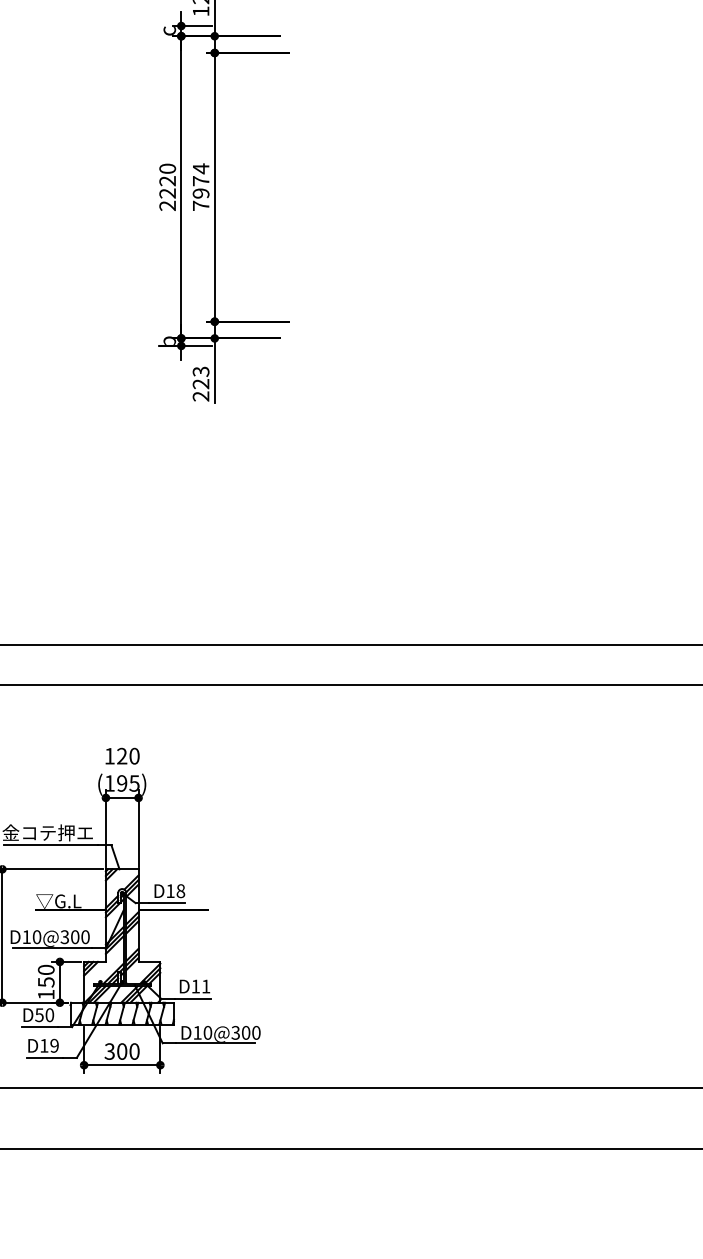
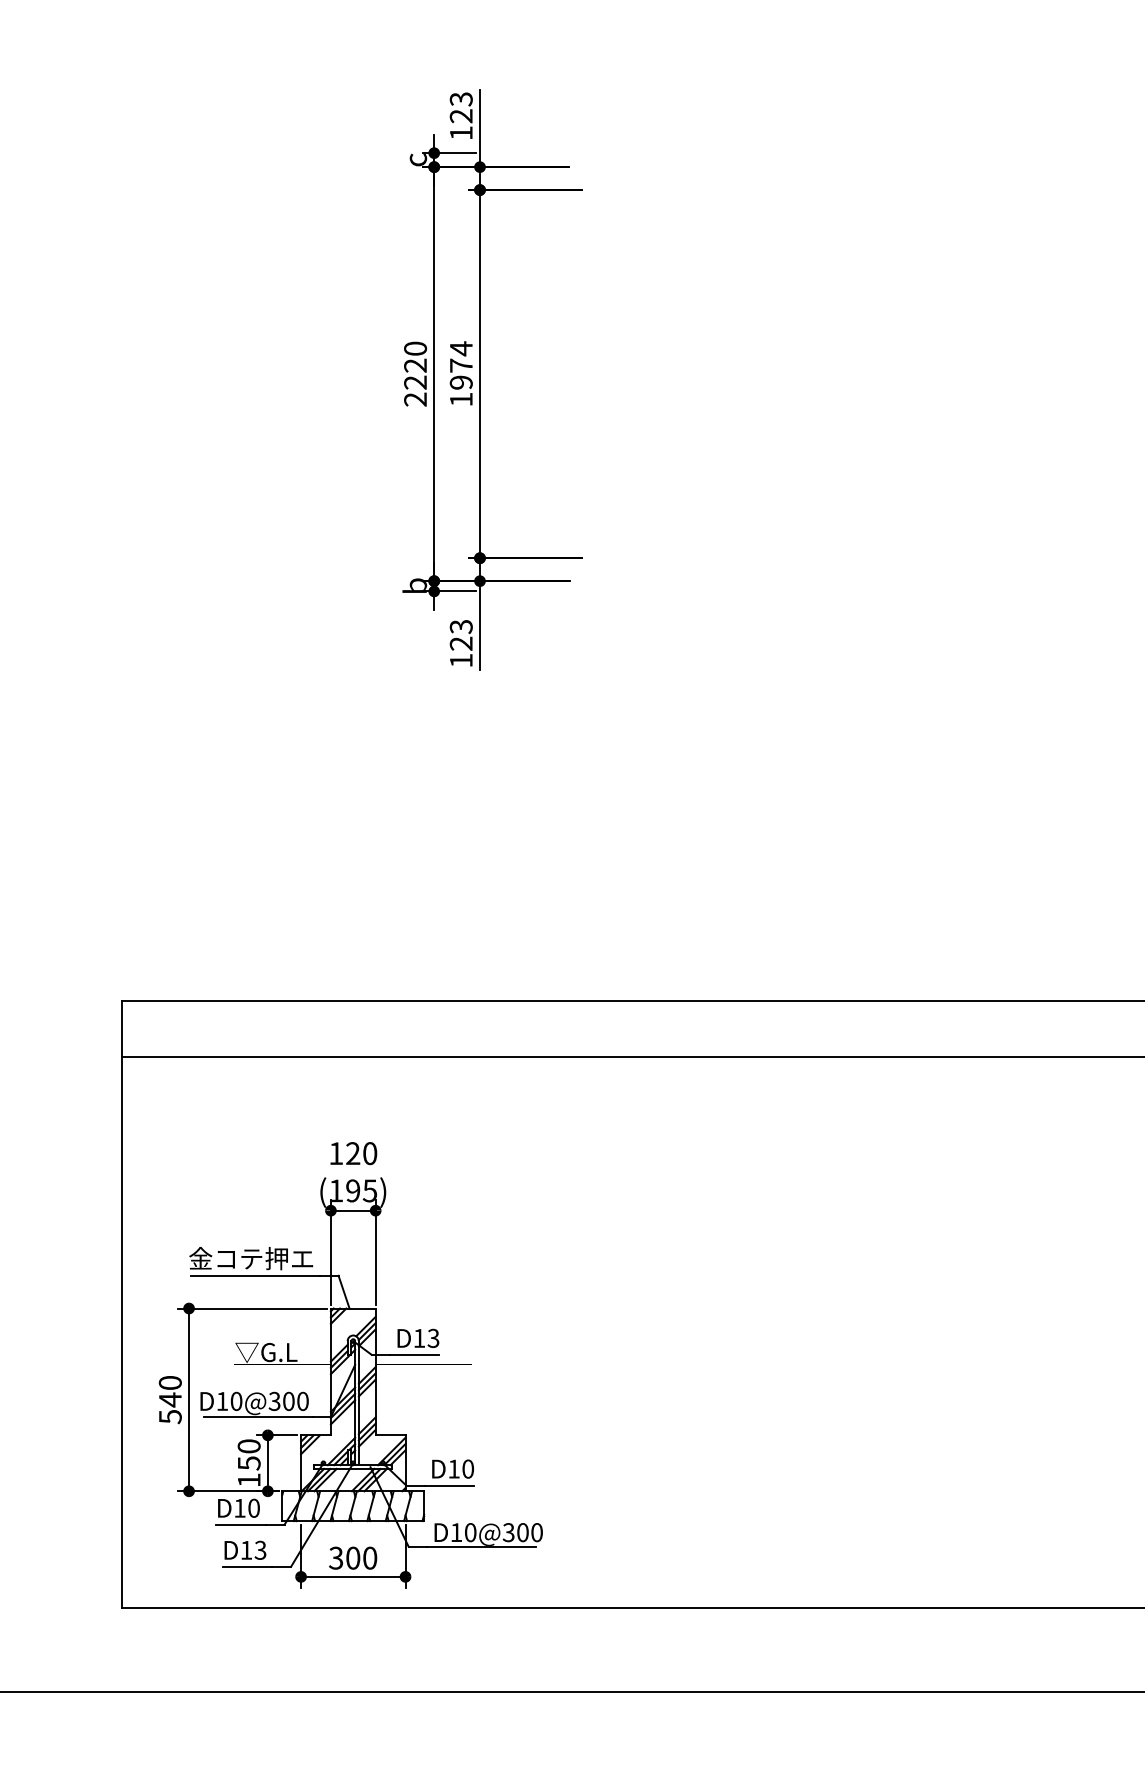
text: (201, 205) -> (461, 399), 7974 -> 1974
text: (200, 396) -> (460, 660), 223 -> 123
text: (180, 890) -> (433, 1337), D18 -> D13
text: (206, 986) -> (468, 1468), D11 -> D10
text: (39, 1015) -> (239, 1508), D50 -> D10
text: (54, 1045) -> (260, 1550), D19 -> D13

